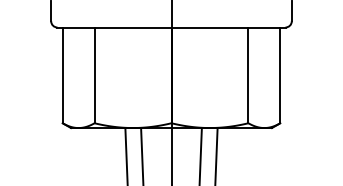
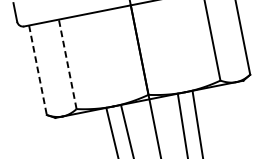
line: (62, 75) -> (37, 70), solid -> dashed
line: (94, 75) -> (67, 64), solid -> dashed

